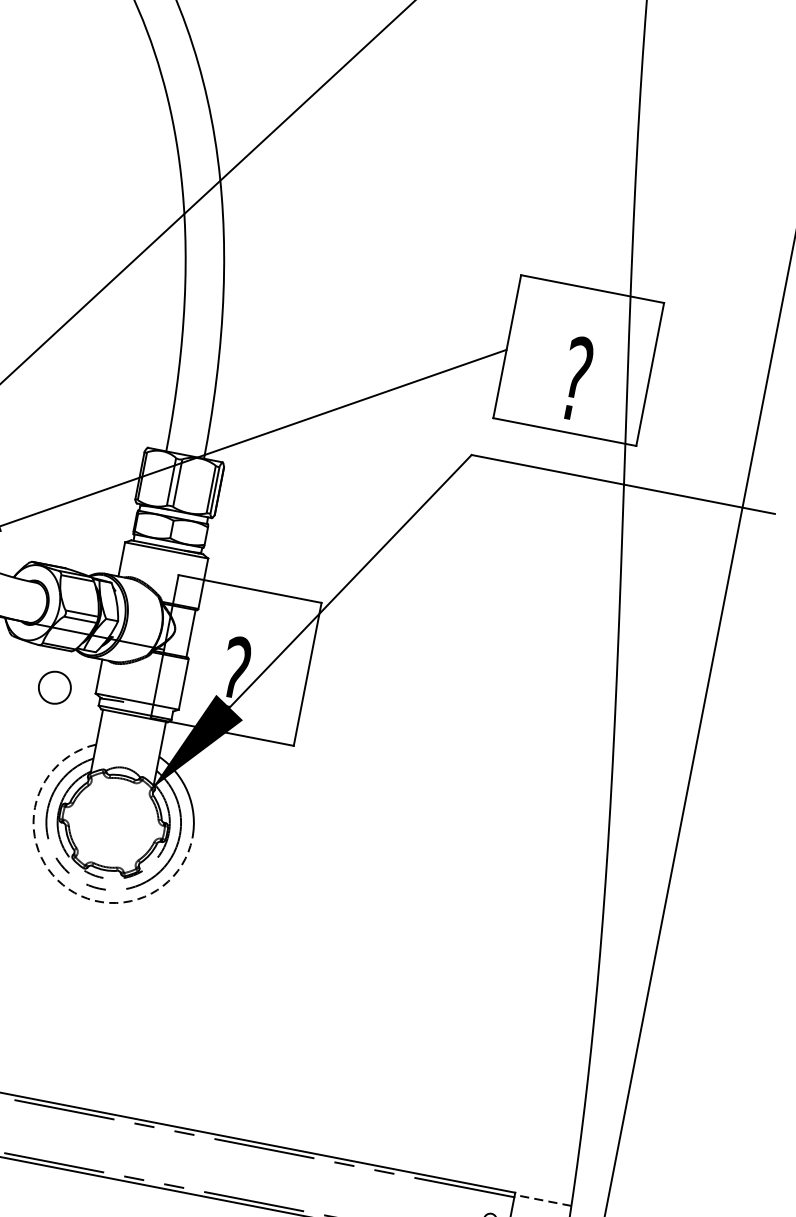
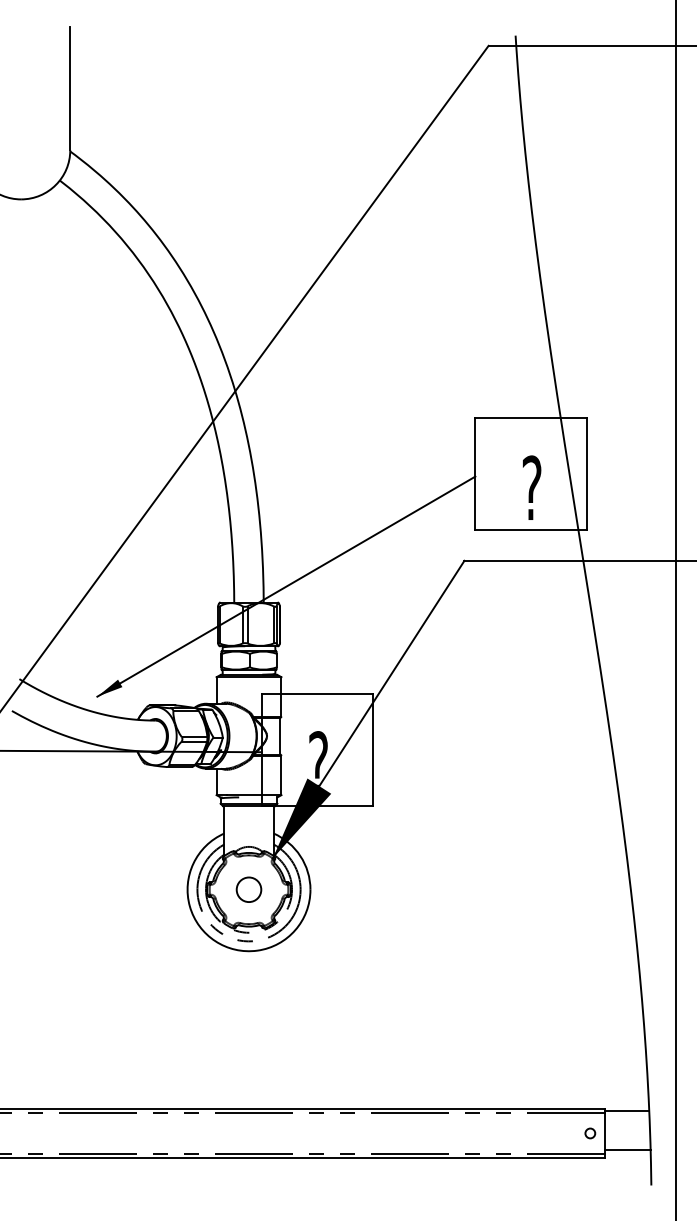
circle: (54, 687) -> (248, 889), moved
arc: (57, 880) -> (215, 941), dashed -> solid
line: (542, 1199) -> (626, 1110), dashed -> solid

